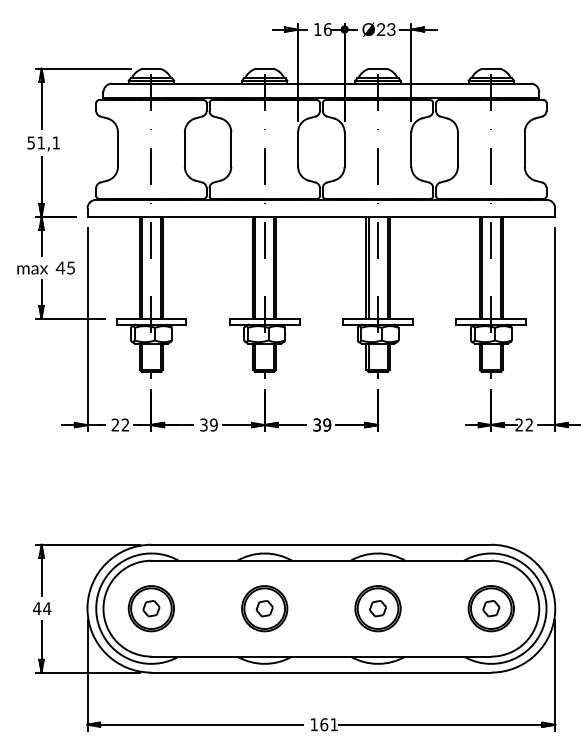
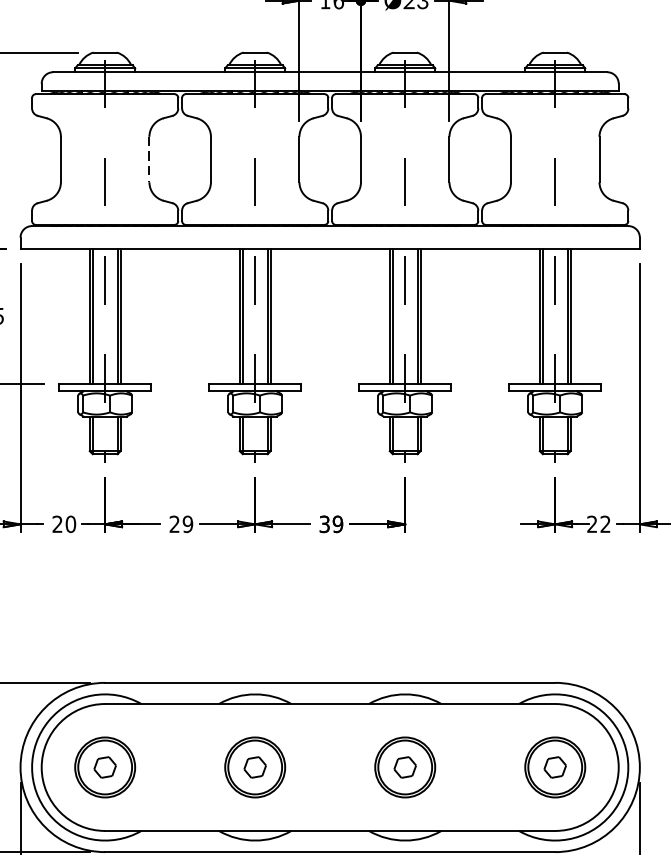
line: (184, 150) -> (148, 160), solid -> dashed
text: (125, 424) -> (70, 523), 22 -> 20
text: (203, 425) -> (174, 524), 39 -> 29

